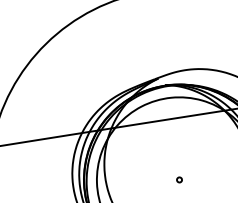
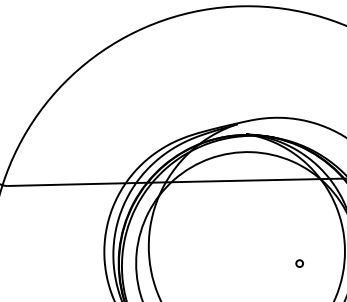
circle: (179, 179) -> (299, 263), moved

